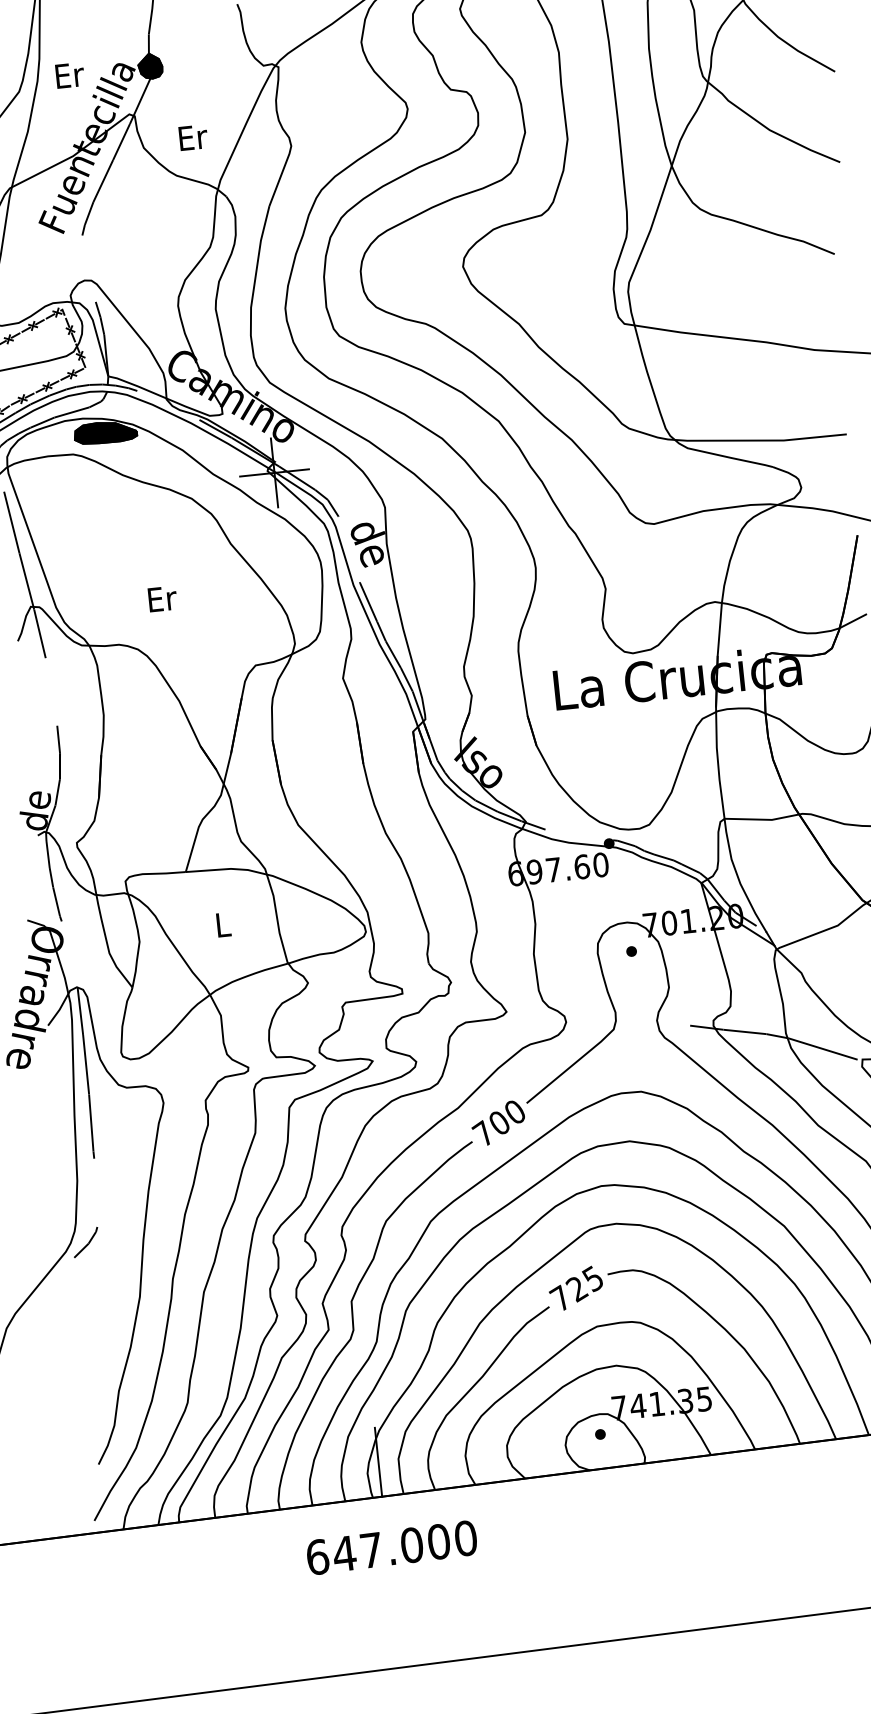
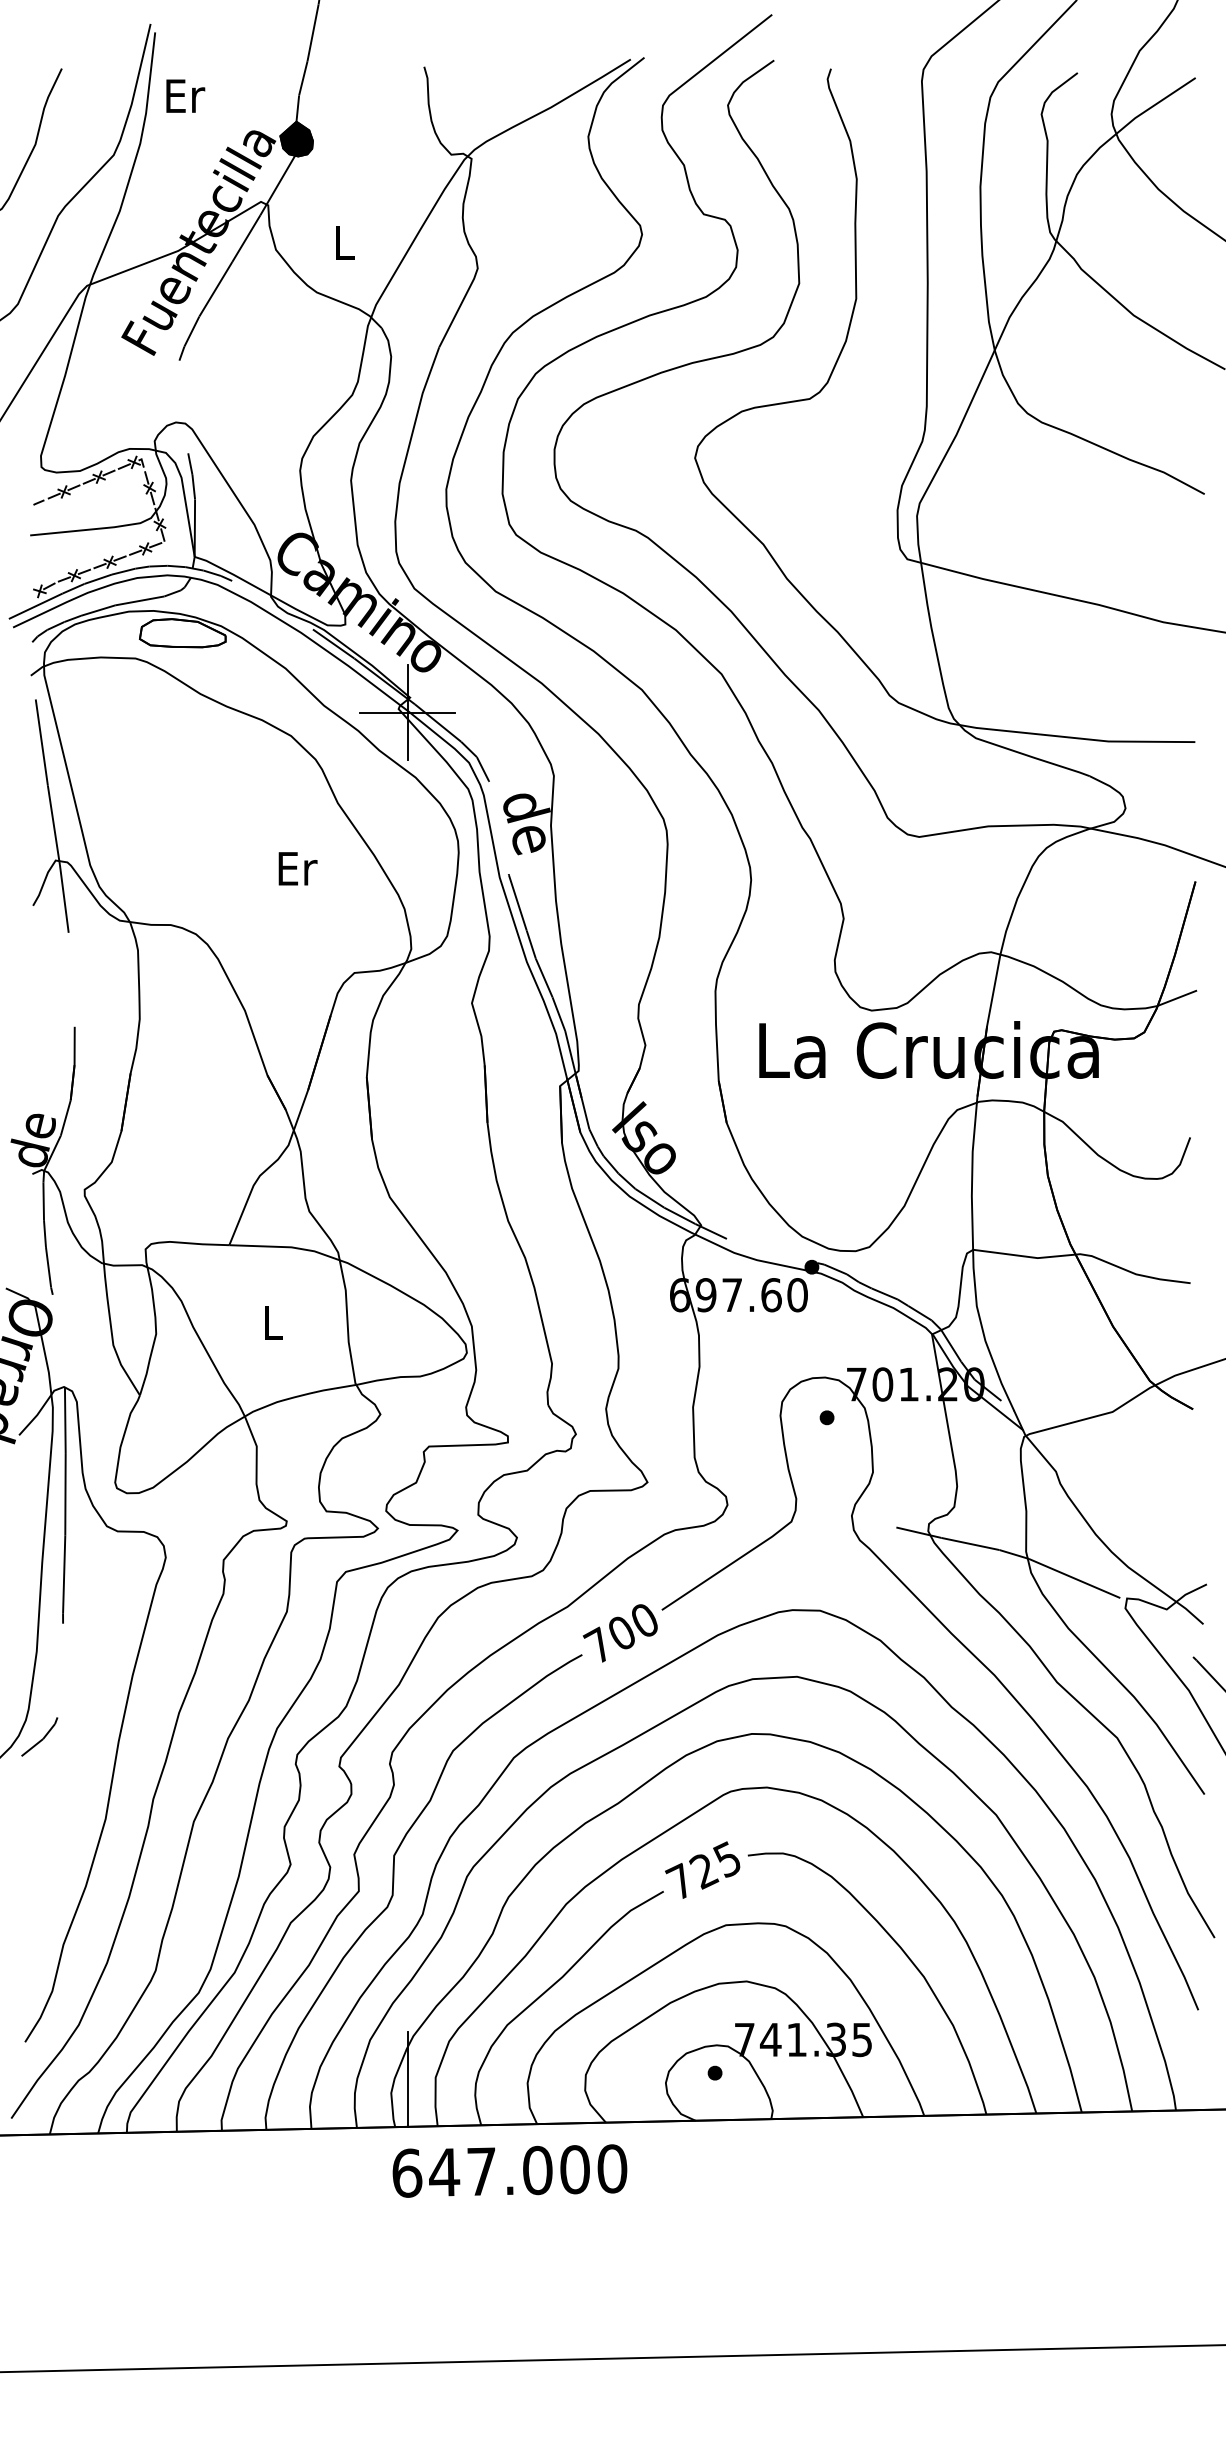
text: (69, 74) -> (185, 95), moved
text: (193, 137) -> (345, 242), Er -> L
fill: (105, 432) -> (182, 633), removed
text: (162, 598) -> (297, 868), moved
text: (391, 1547) -> (509, 2170), moved

